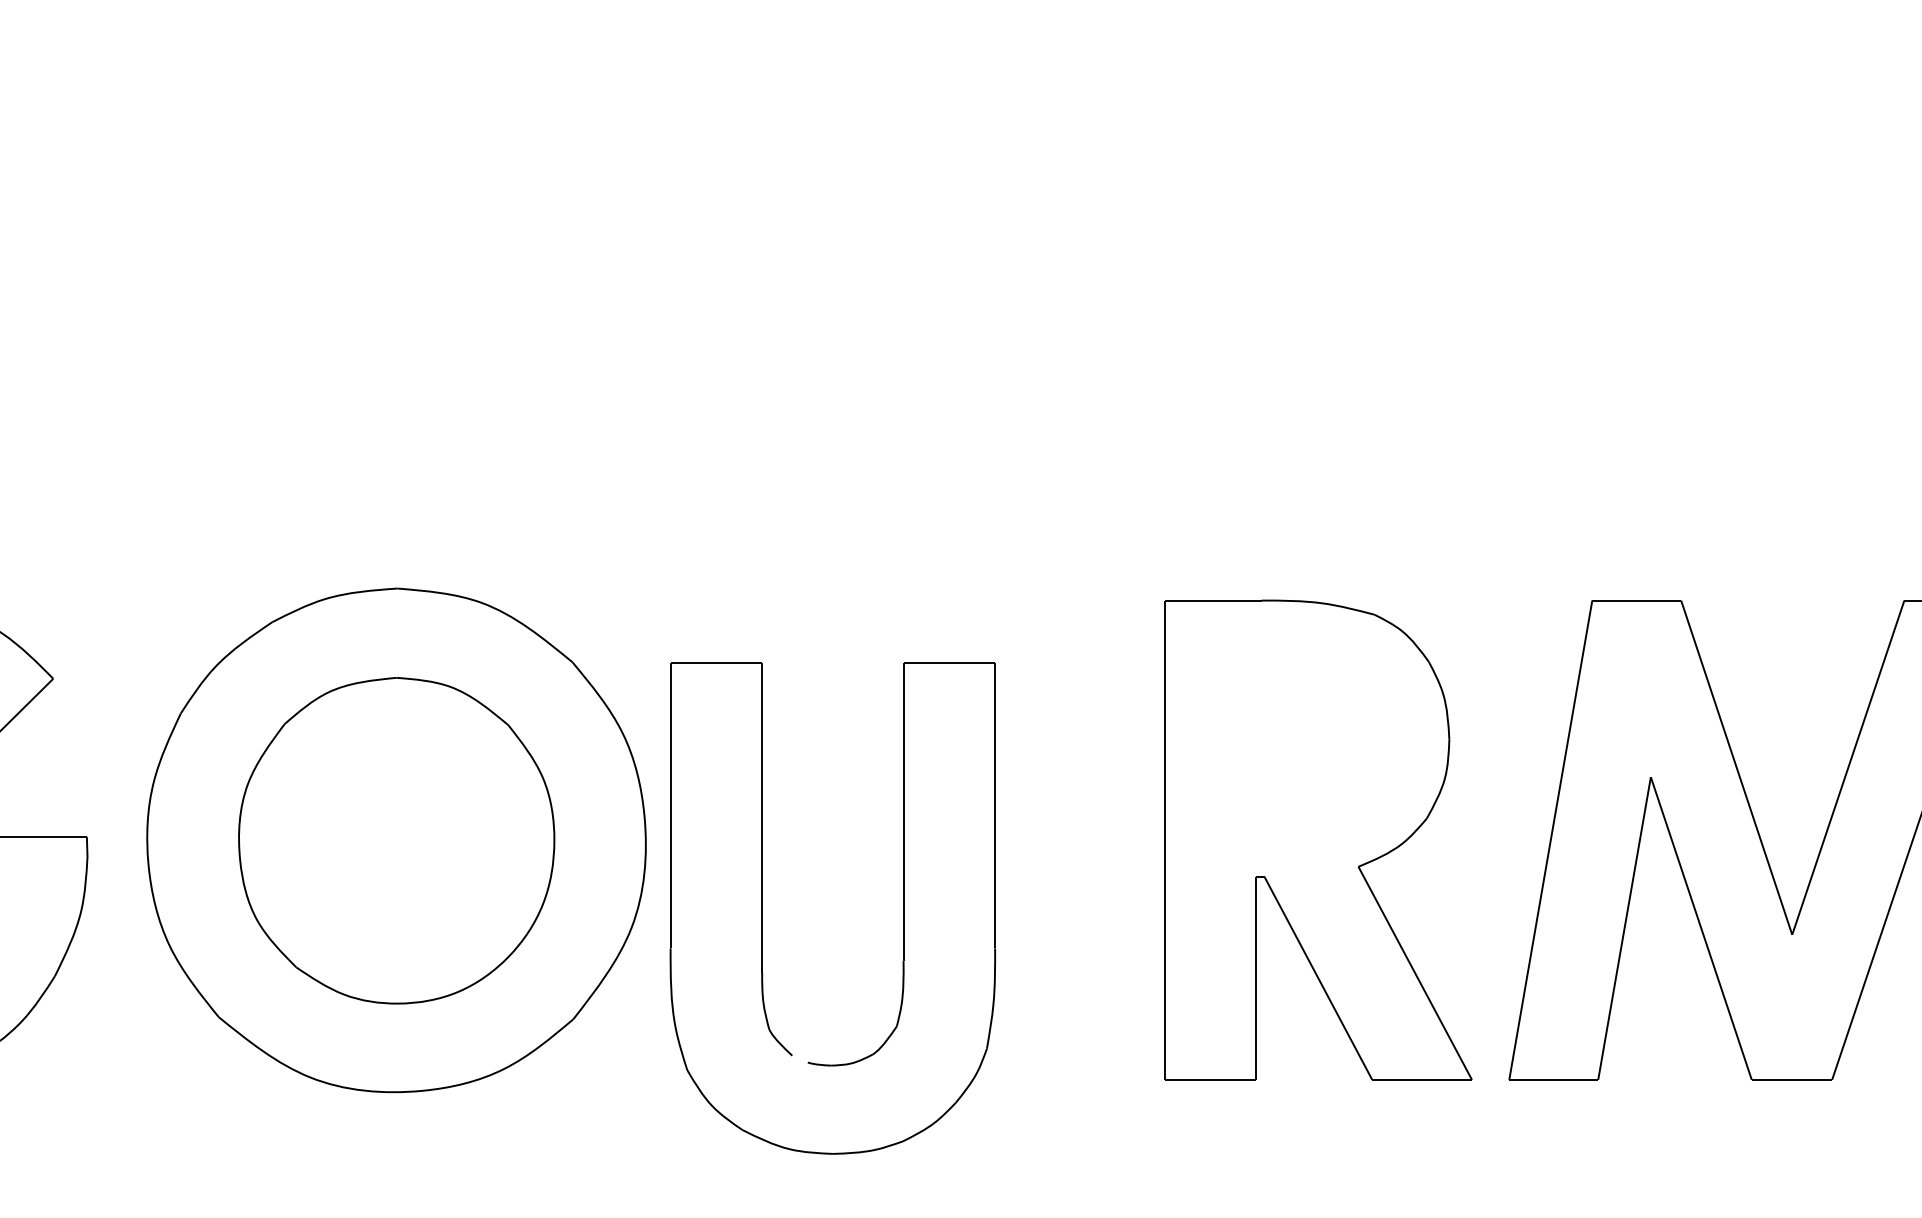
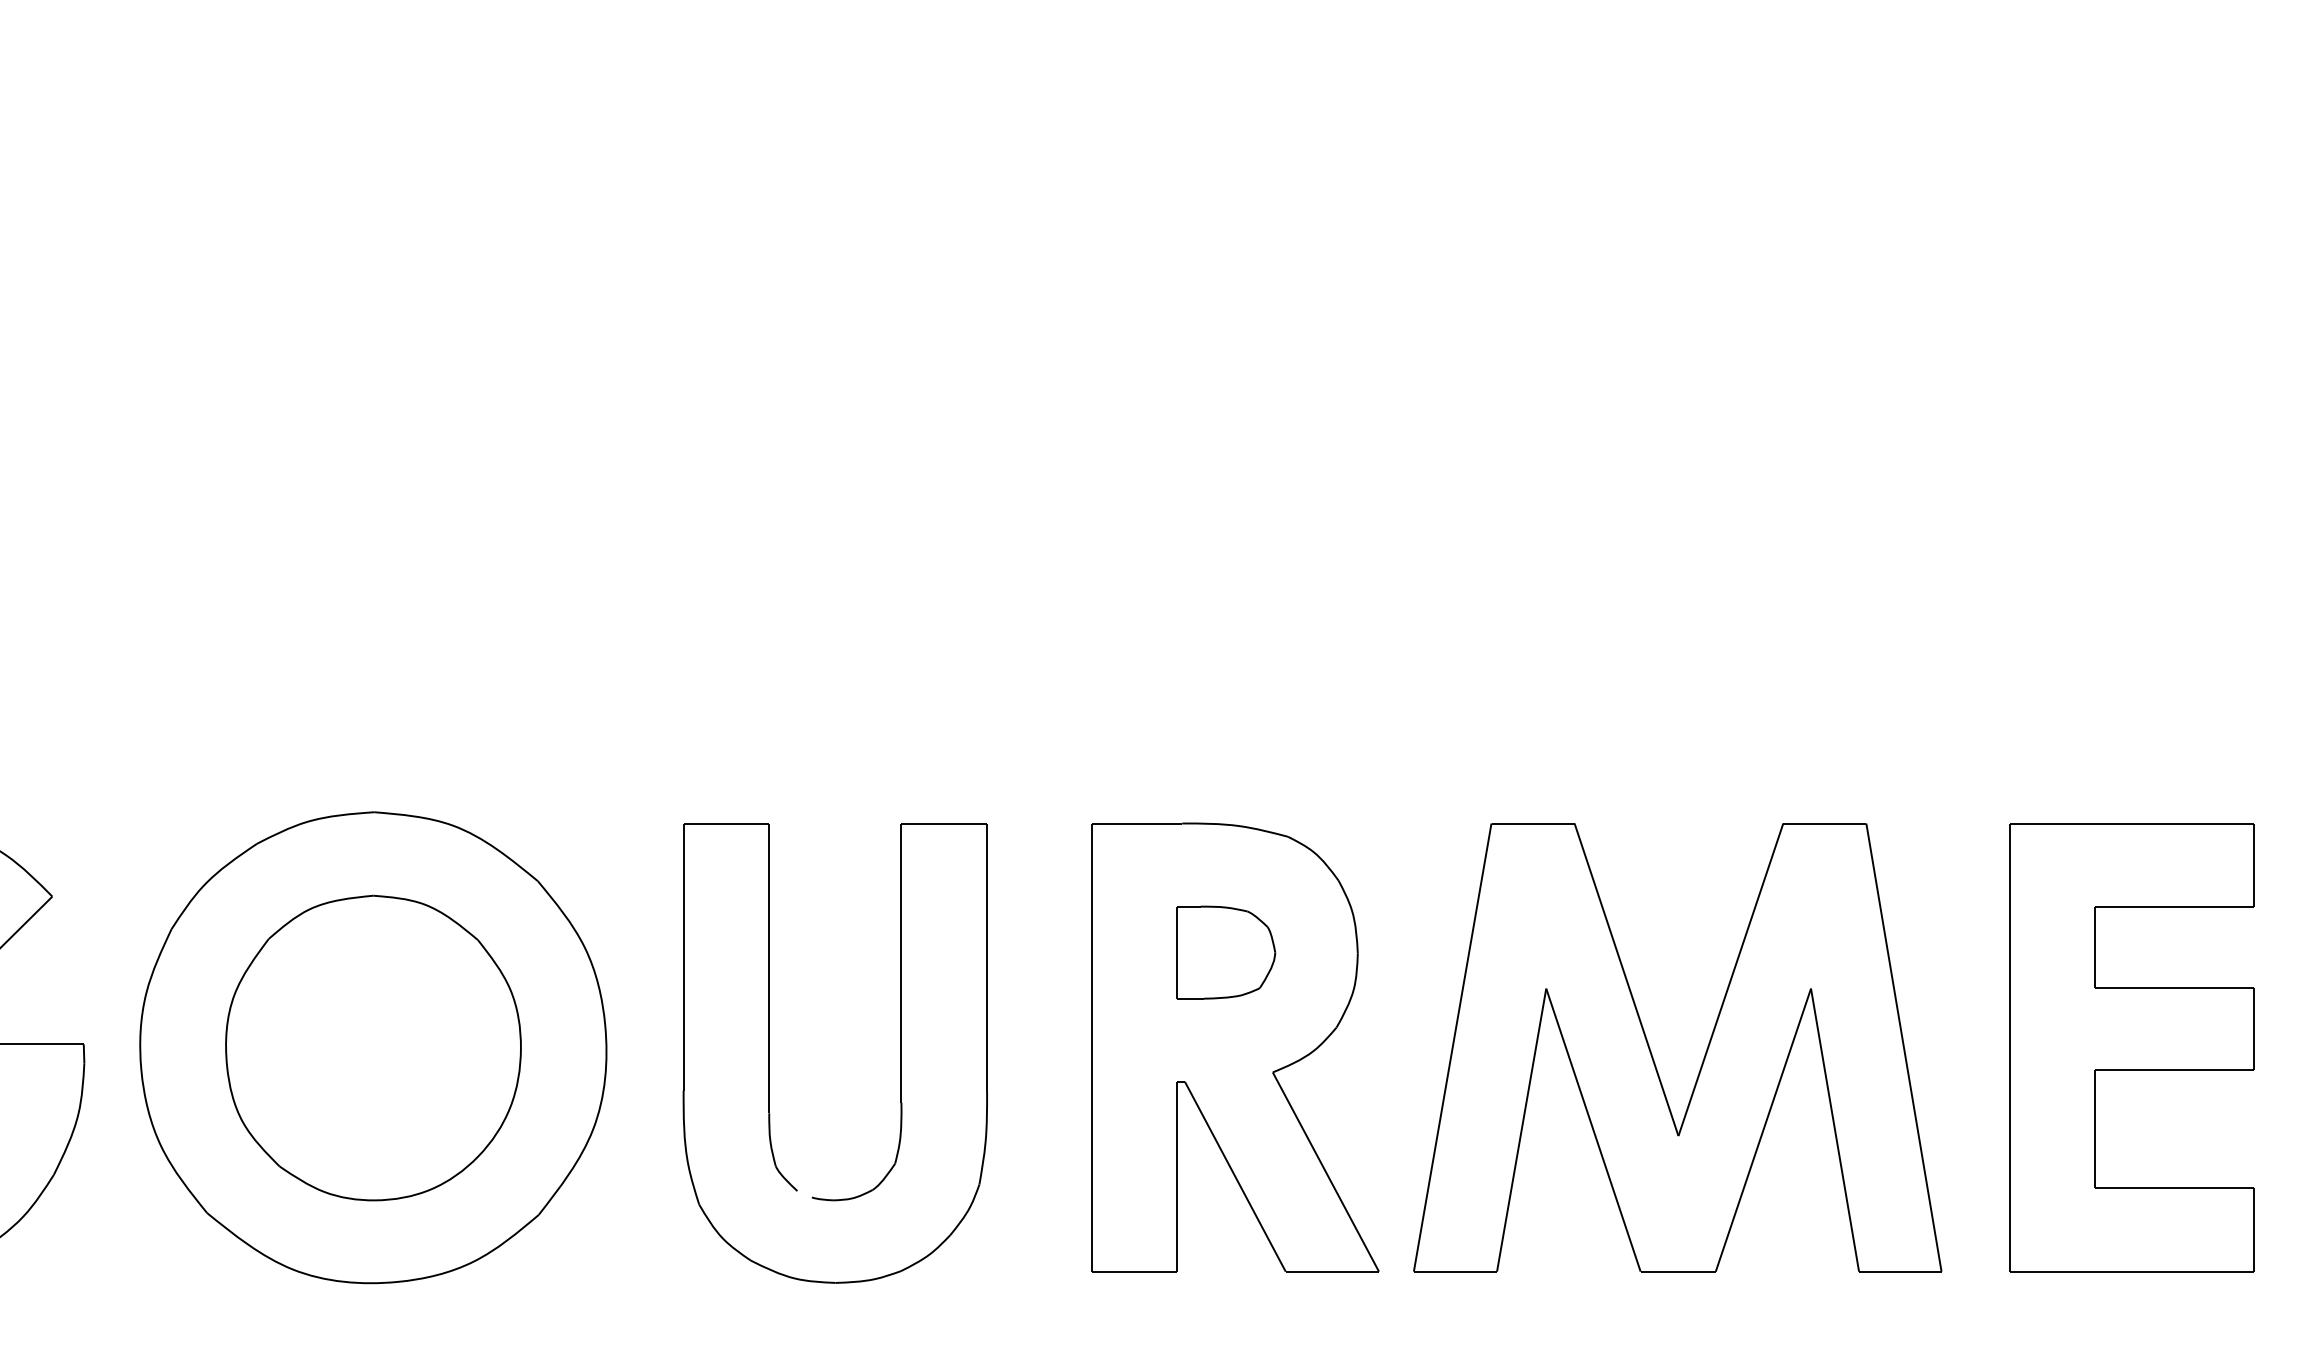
part: (1308, 738) -> (1226, 952), added
part: (762, 908) -> (769, 1053), moved

